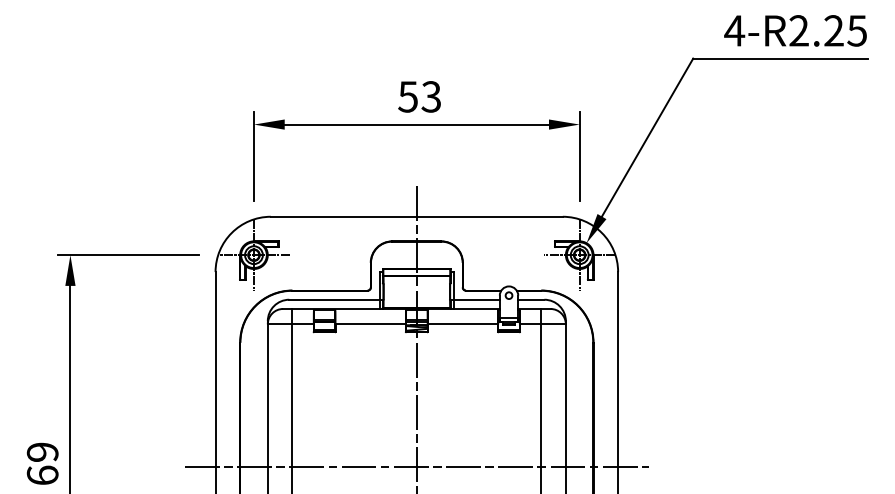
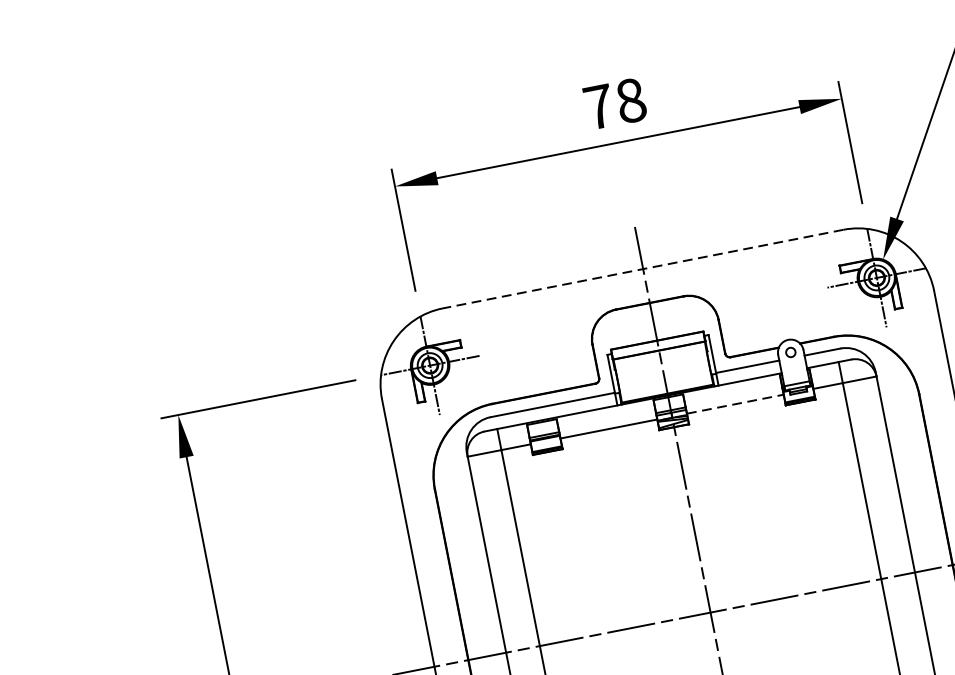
text: (419, 96) -> (614, 103), 53 -> 78
line: (416, 216) -> (642, 268), solid -> dashed
line: (463, 324) -> (736, 404), solid -> dashed

